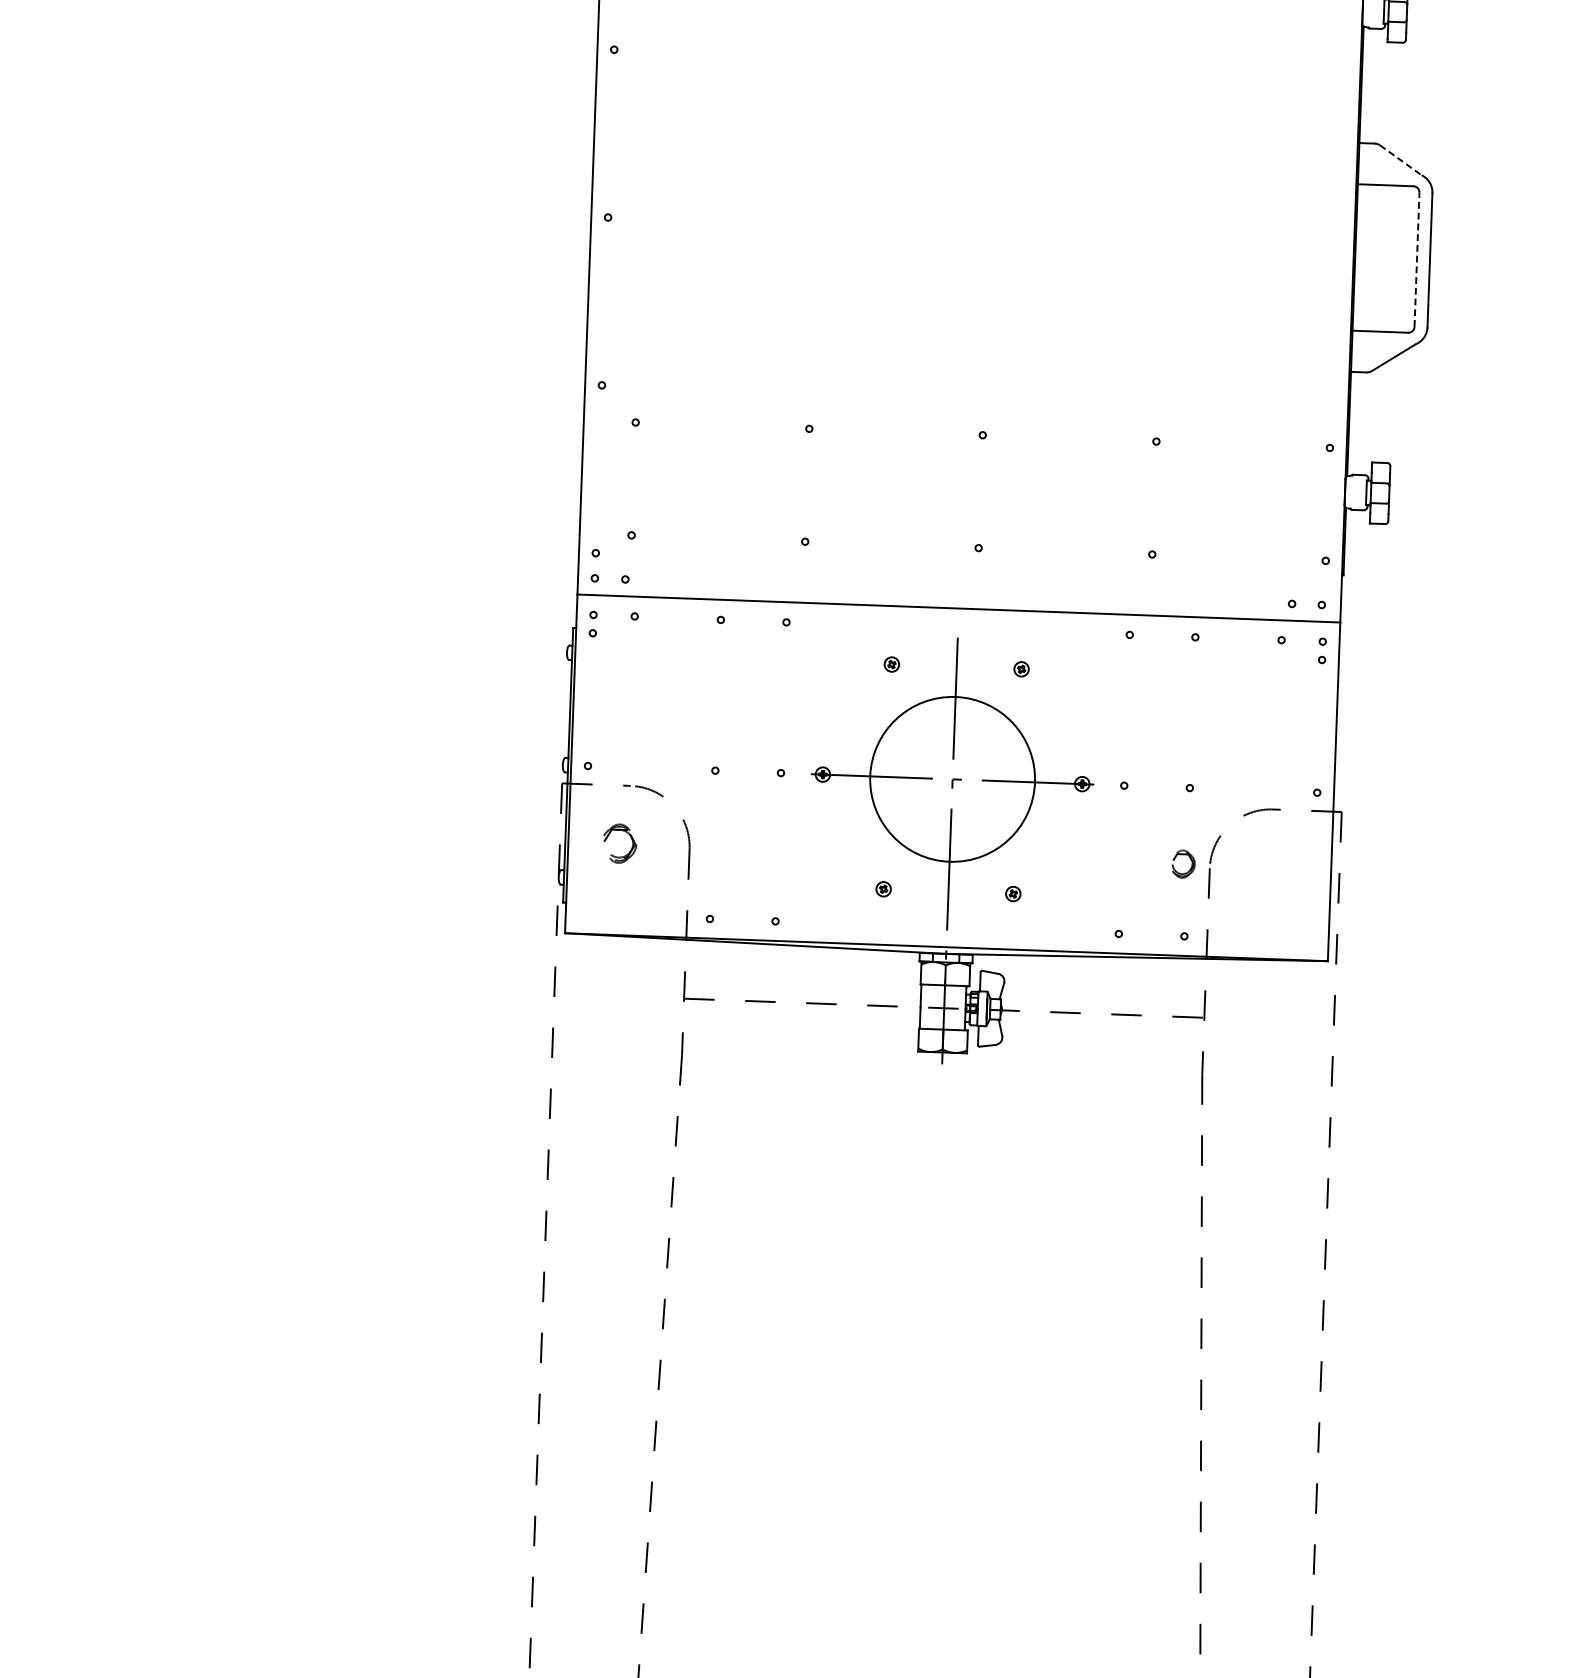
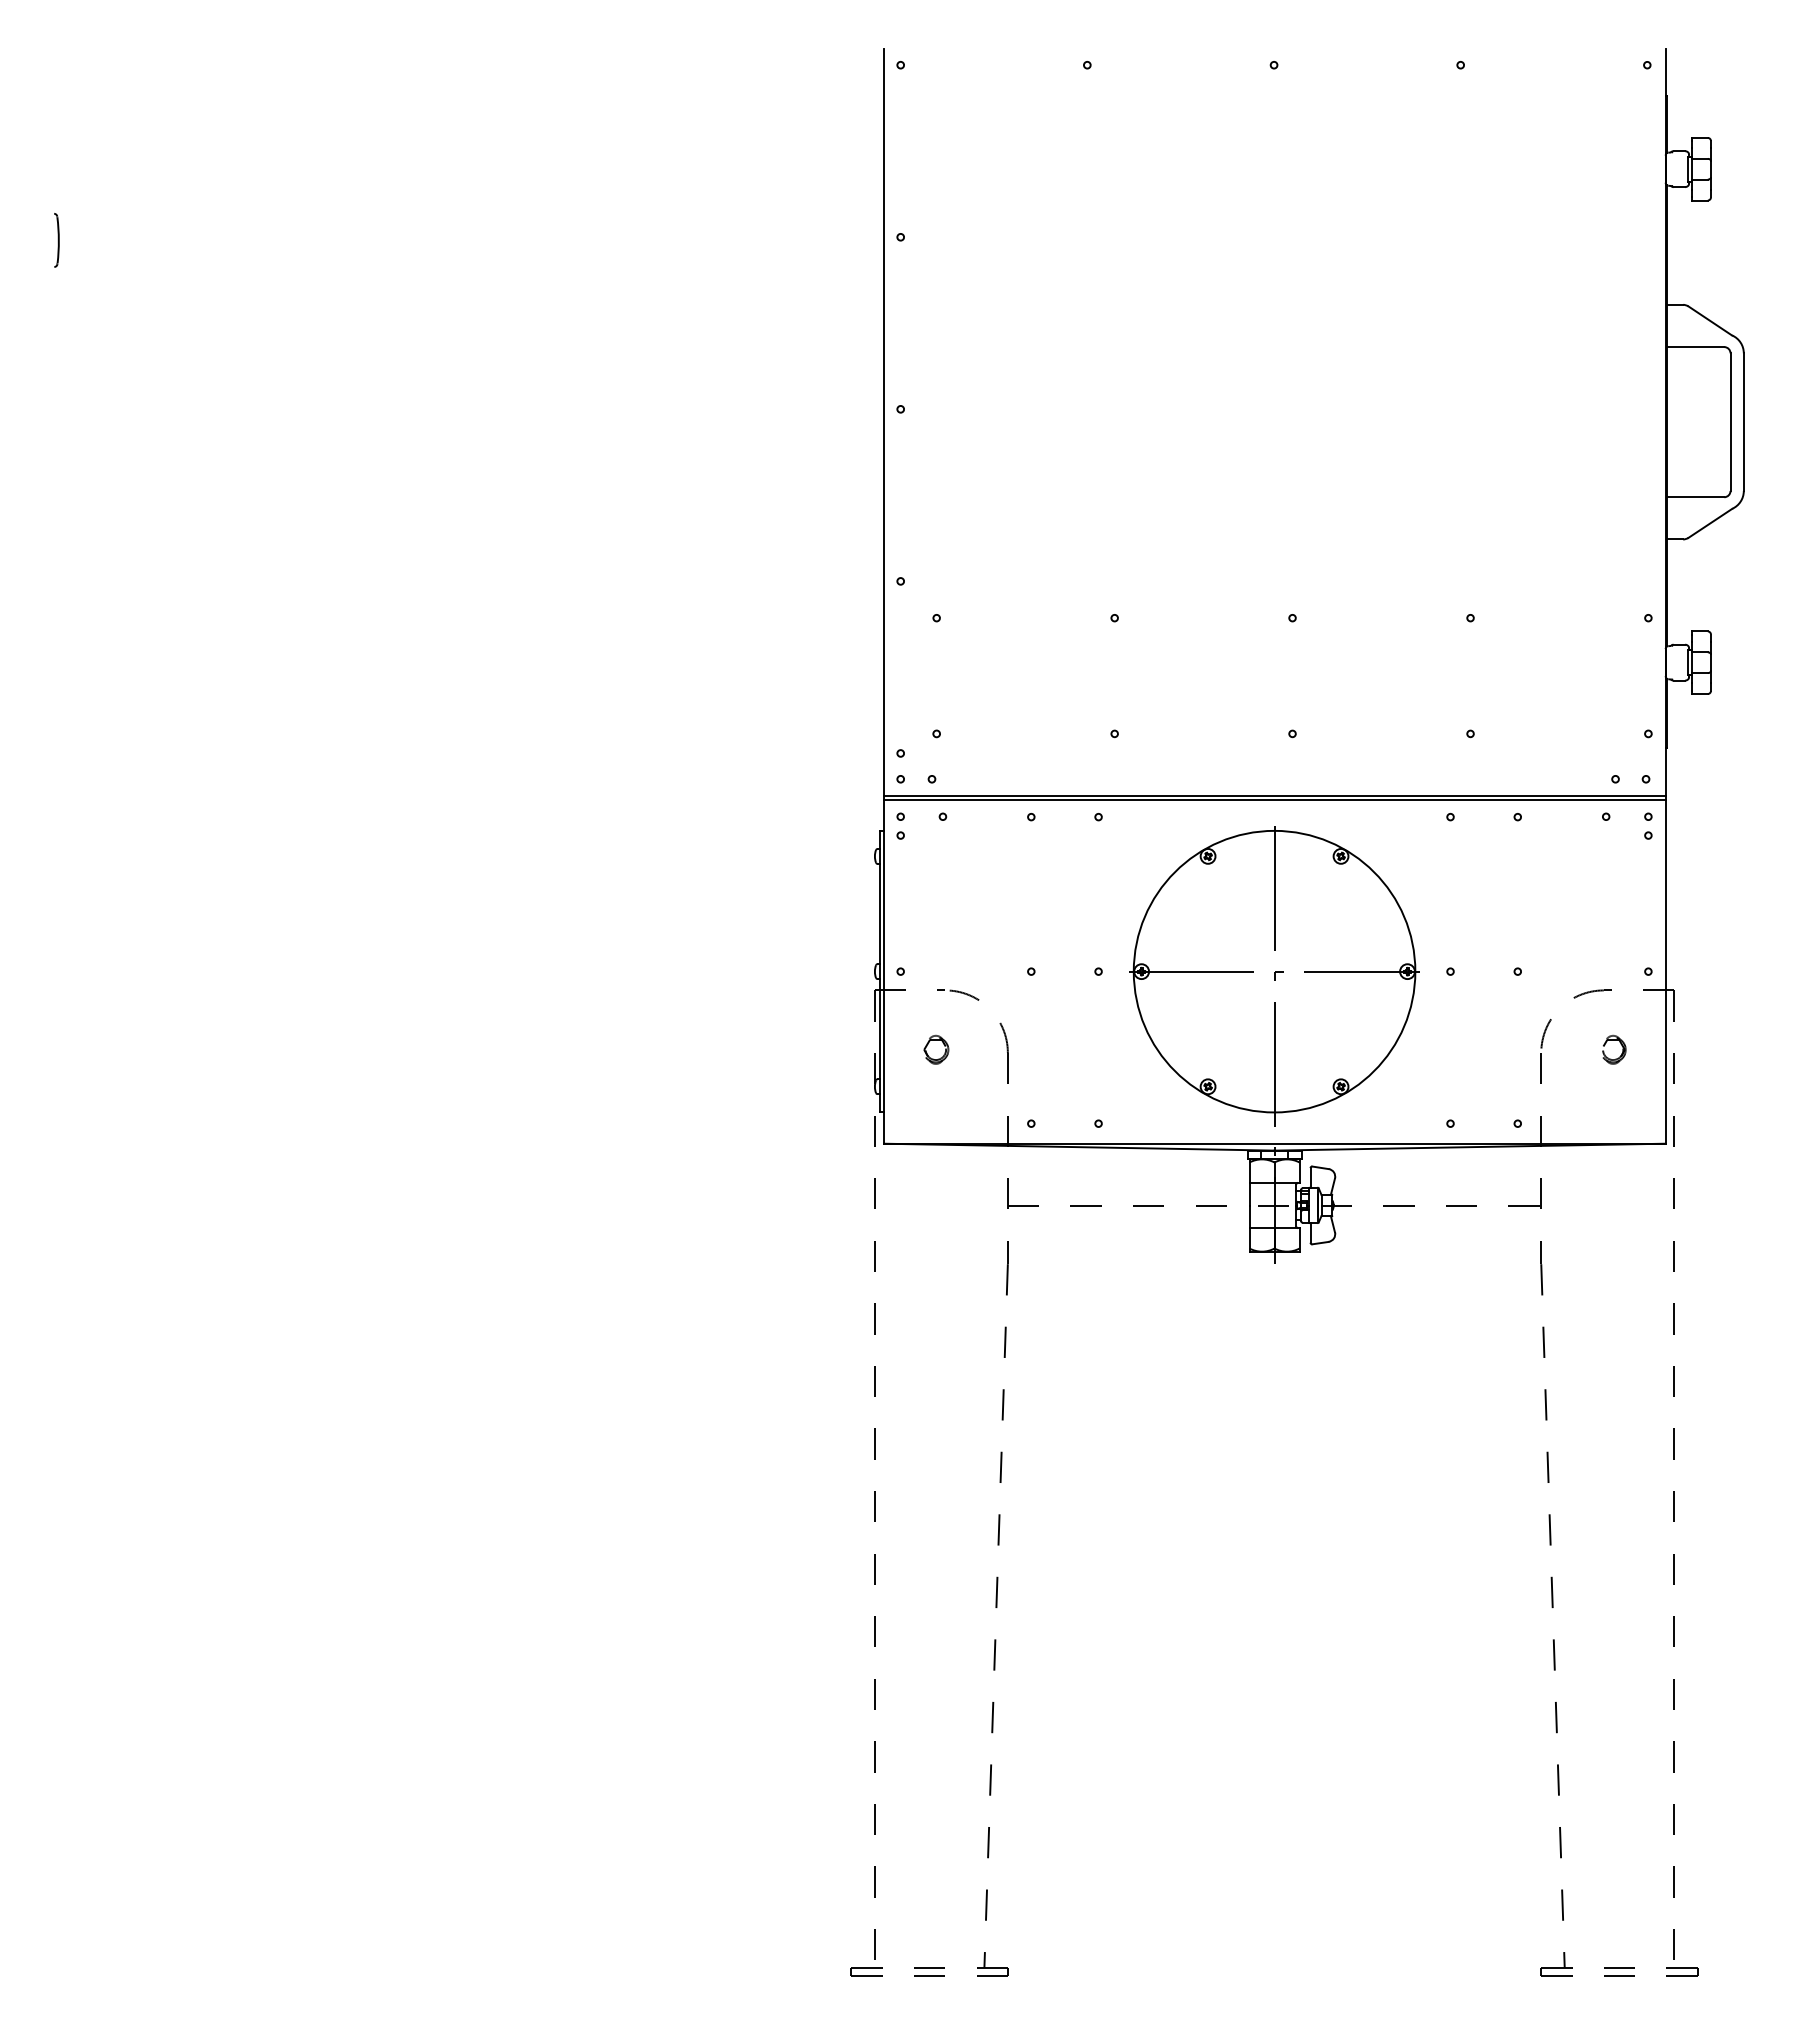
line: (1401, 160) -> (1710, 321), dashed -> solid
line: (1416, 260) -> (1730, 422), dashed -> solid
line: (958, 611) -> (1274, 799), added
circle: (952, 779) -> (1274, 971), size x1.67
part: (620, 843) -> (936, 1049), size x0.71
part: (1189, 859) -> (1620, 1044), moved

